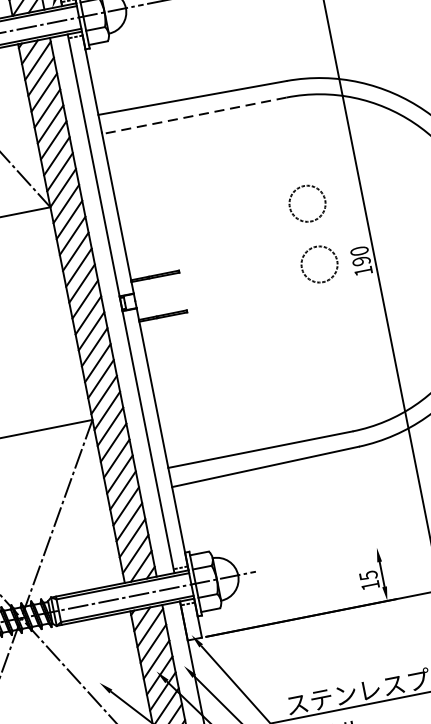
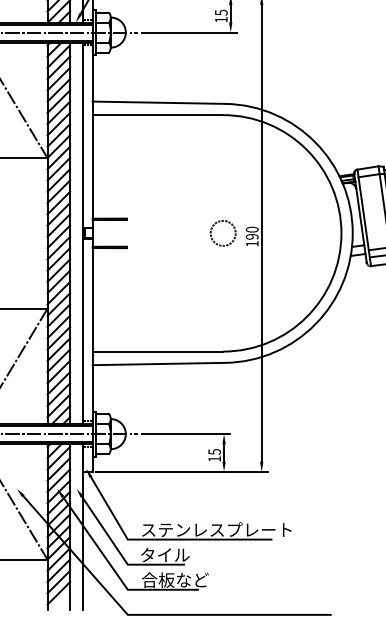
line: (193, 116) -> (157, 115), dashed -> solid
circle: (306, 204) -> (222, 190), removed
line: (322, 559) -> (185, 434), added

